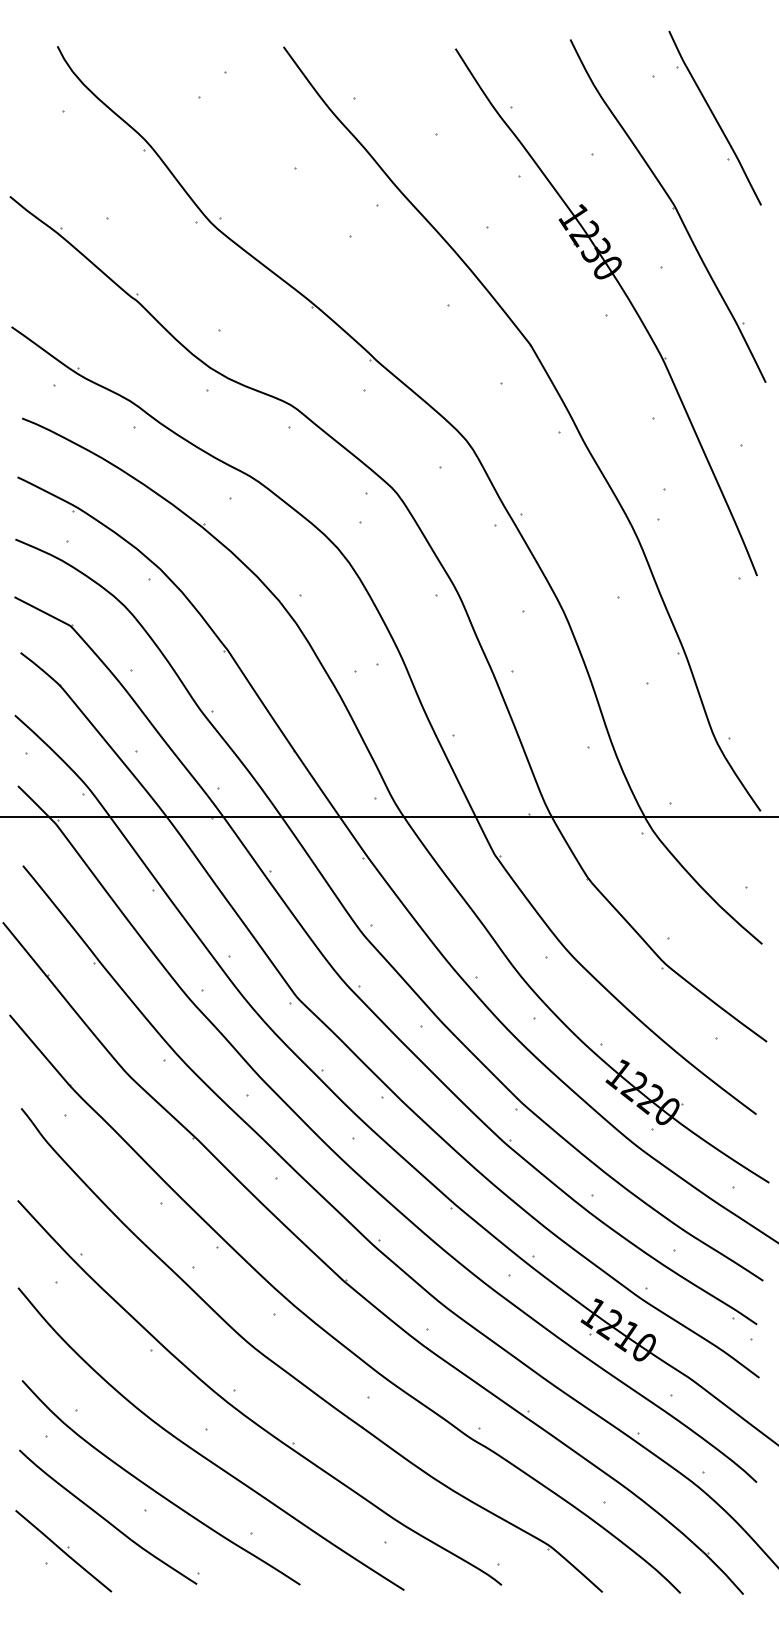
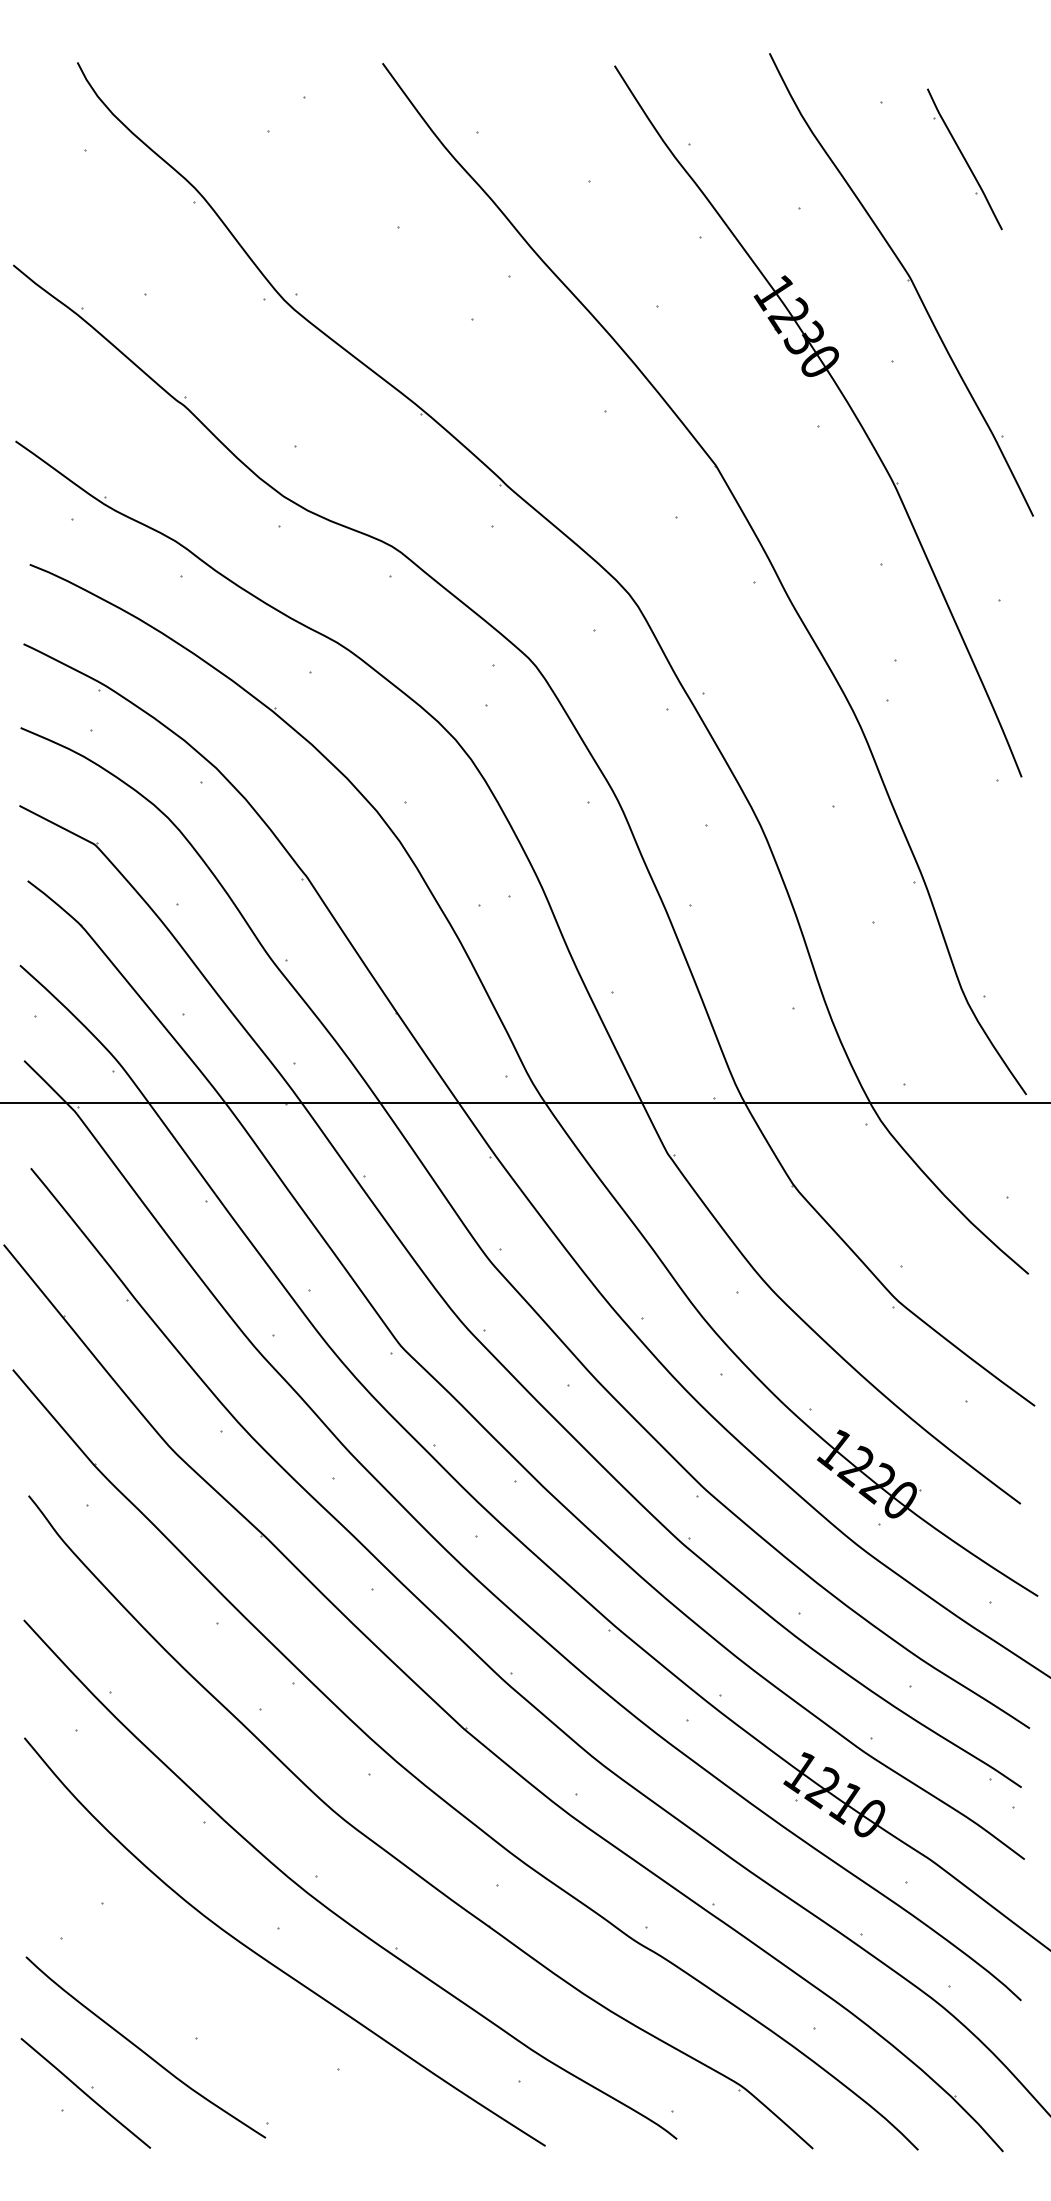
part: (714, 117) -> (964, 158), size x0.6
curve: (154, 1489) -> (208, 2010), removed

